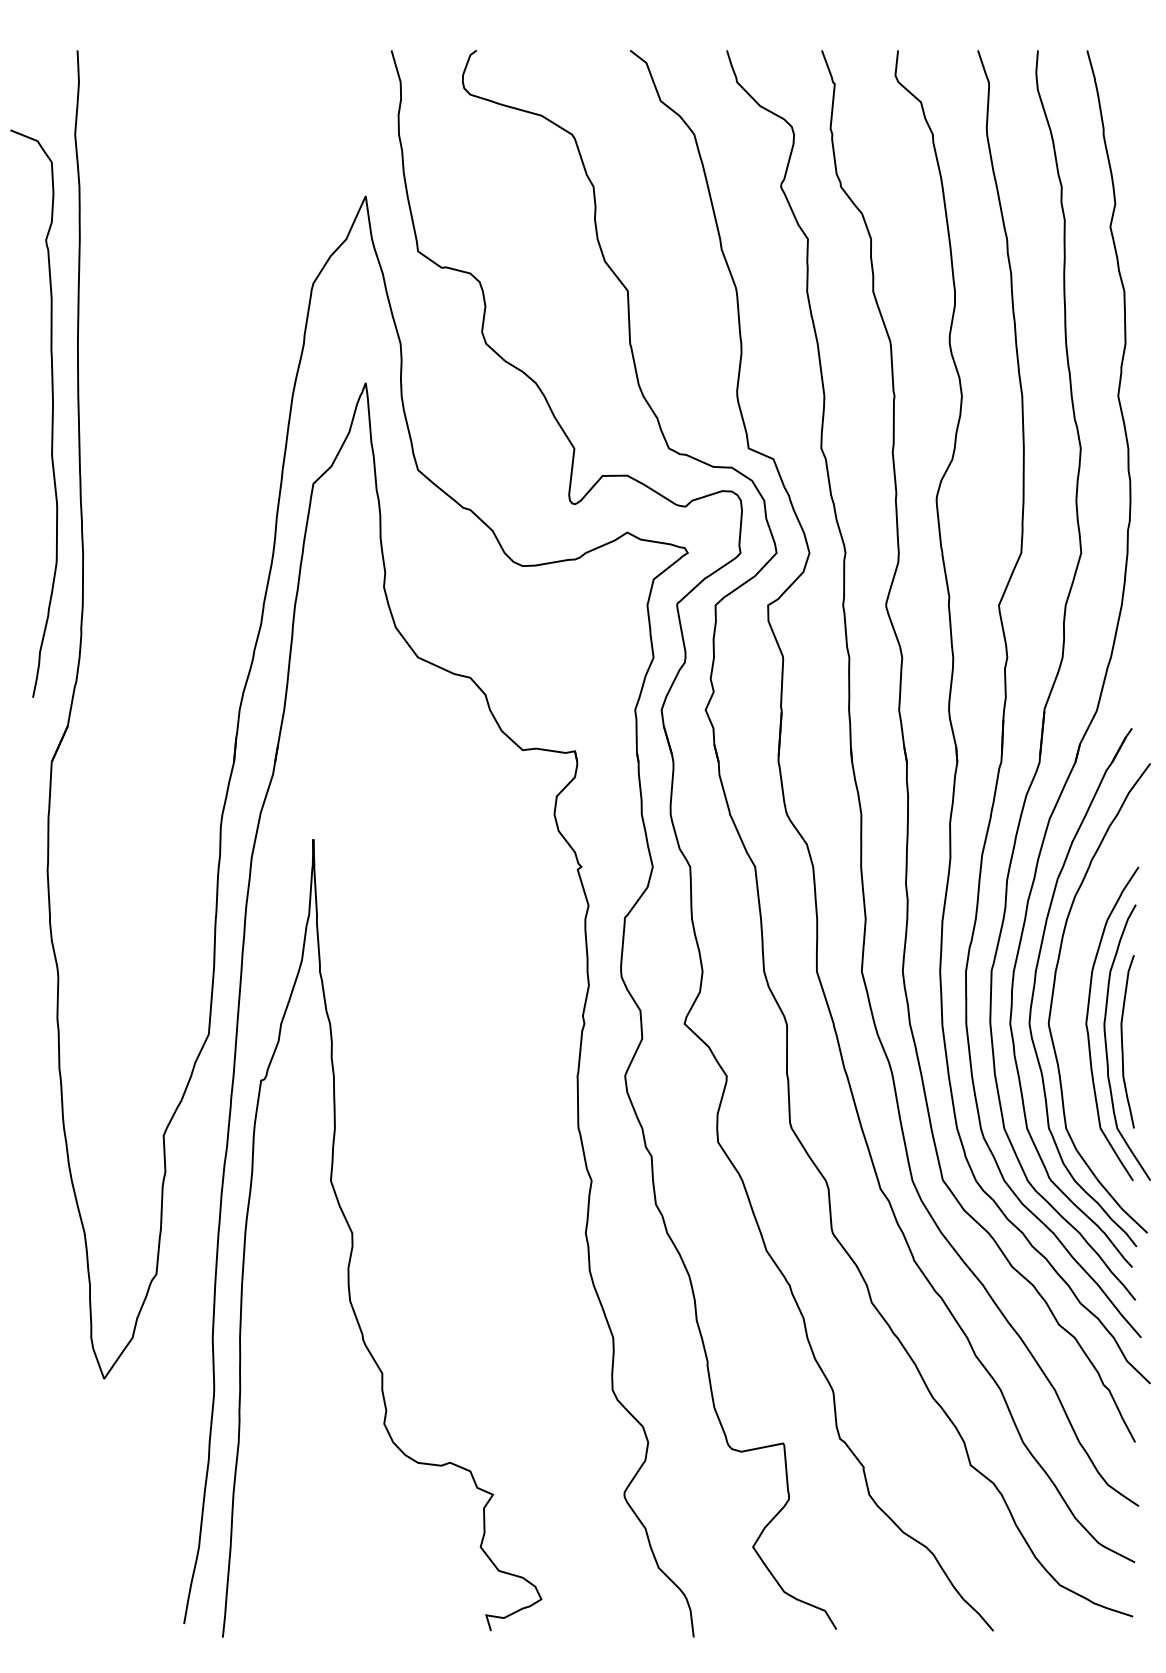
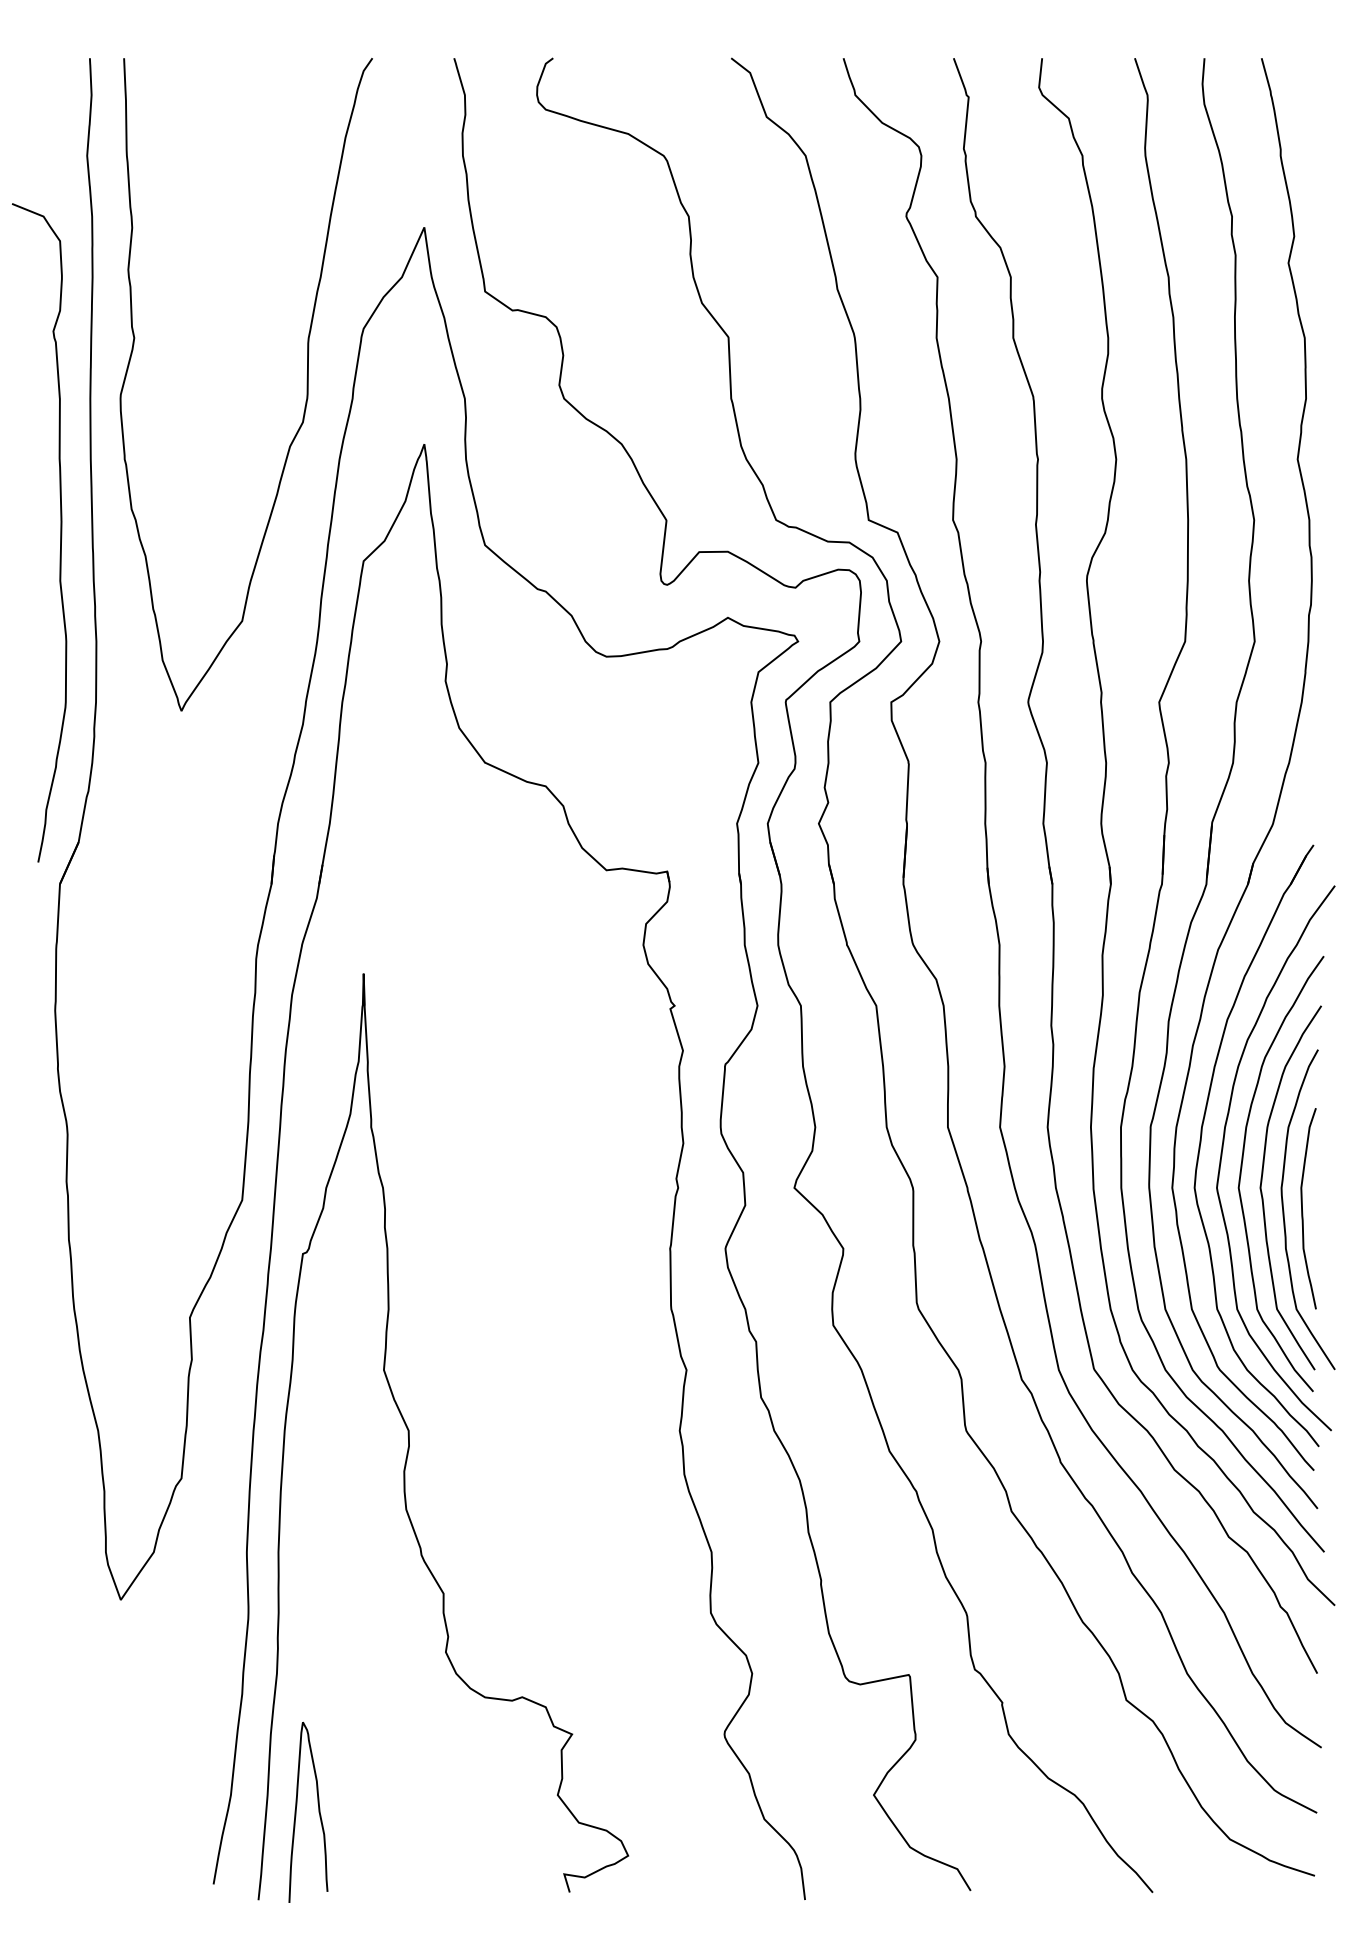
curve: (264, 331) -> (306, 384), added
curve: (52, 413) -> (60, 532), moved
curve: (1070, 1007) -> (1242, 1168), added
curve: (274, 1561) -> (318, 1811), added

